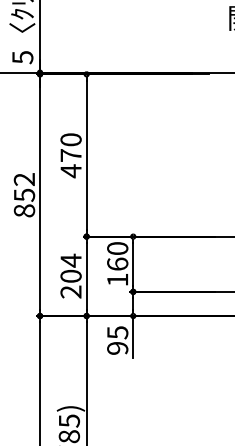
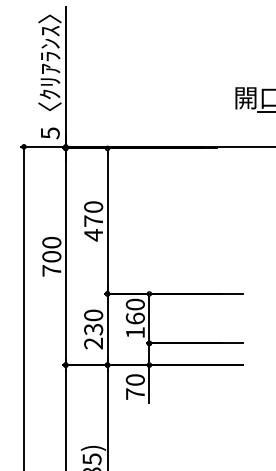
text: (24, 194) -> (51, 256), 852 -> 700
text: (70, 268) -> (93, 322), 204 -> 230
text: (116, 339) -> (134, 386), 95 -> 70

